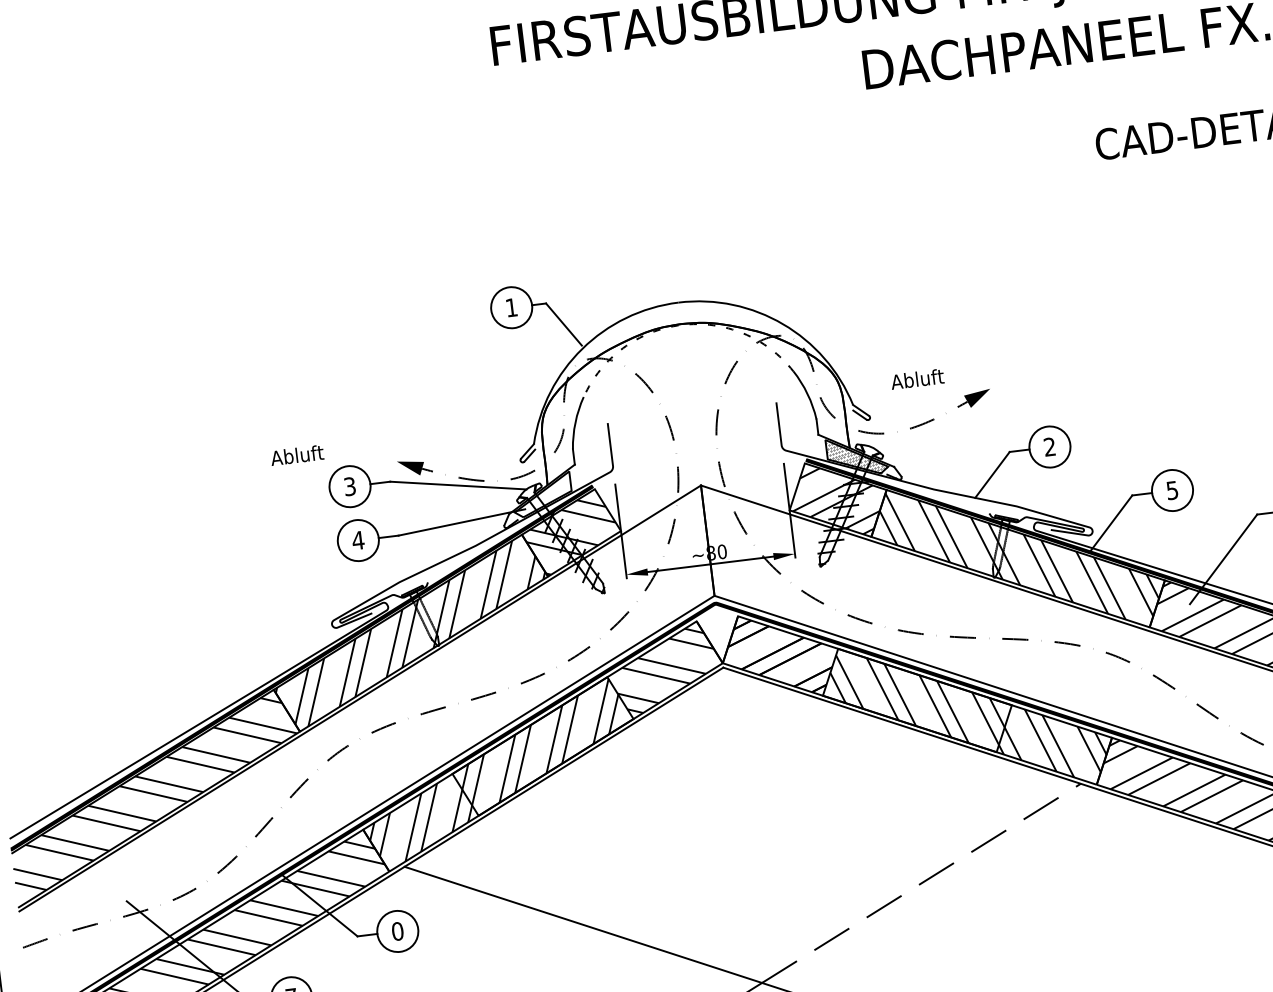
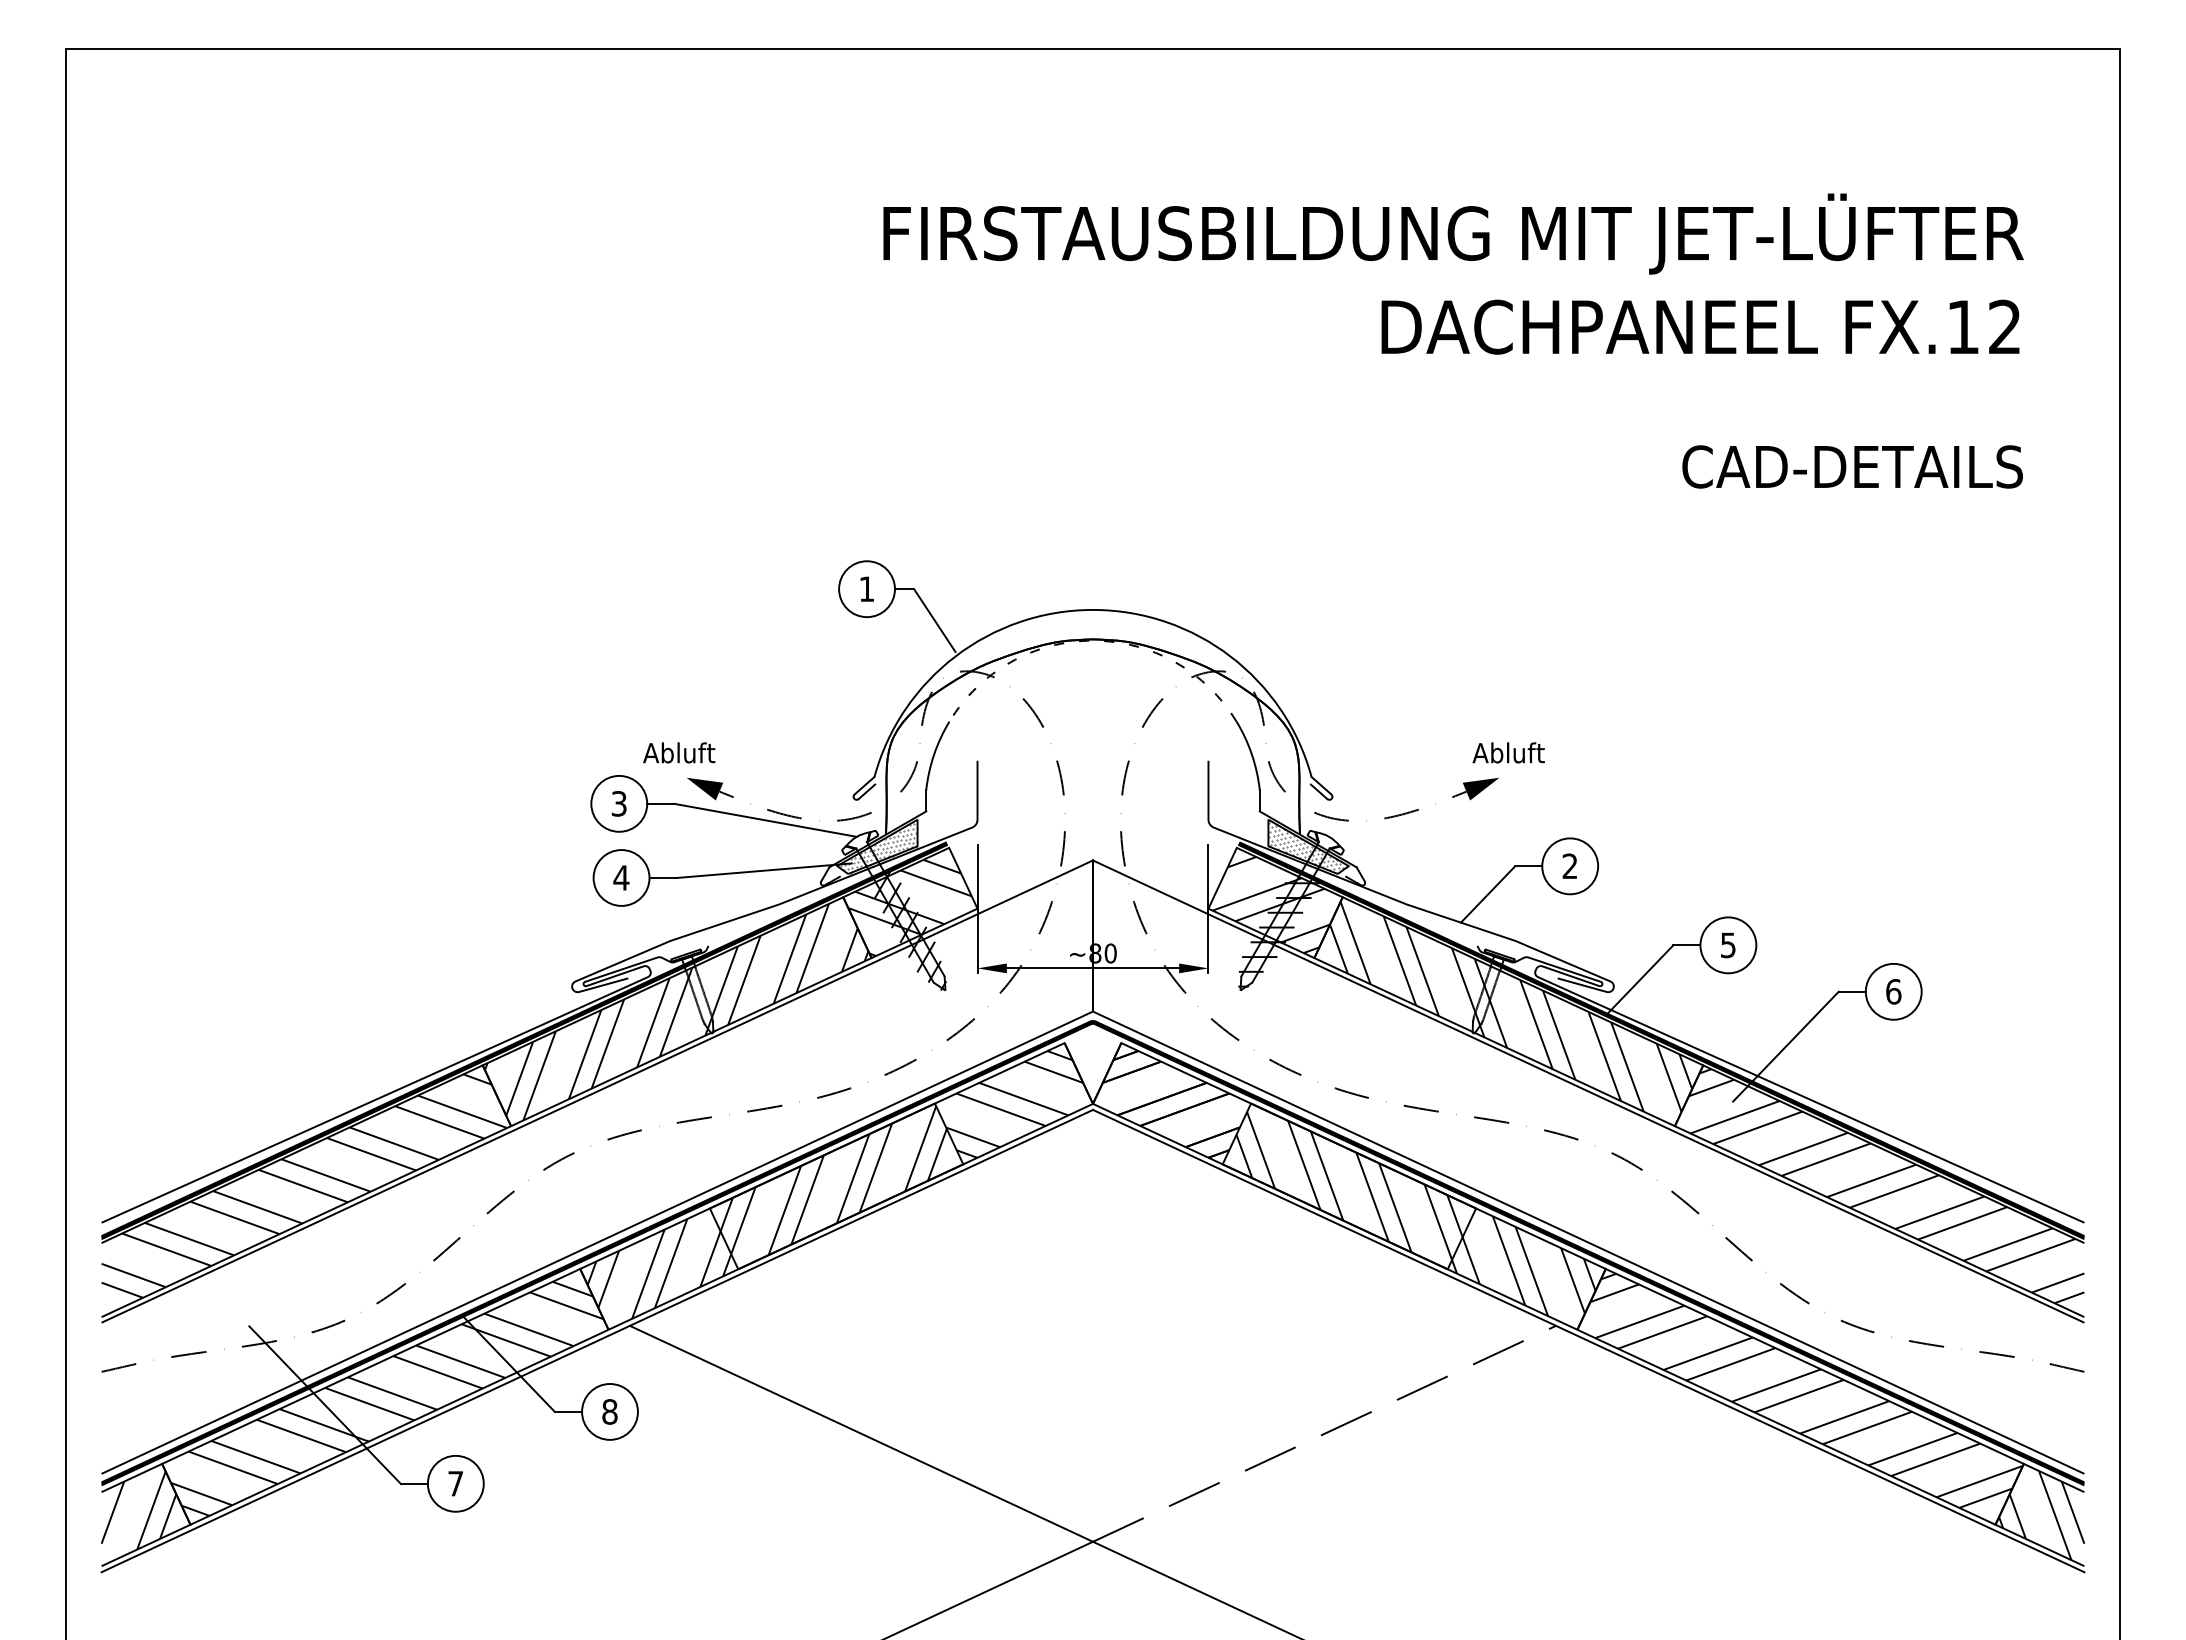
text: (917, 378) -> (1508, 752), moved
text: (297, 455) -> (679, 752), moved
hatch: (543, 496) -> (878, 848), added
text: (397, 931) -> (609, 1411), 0 -> 8

